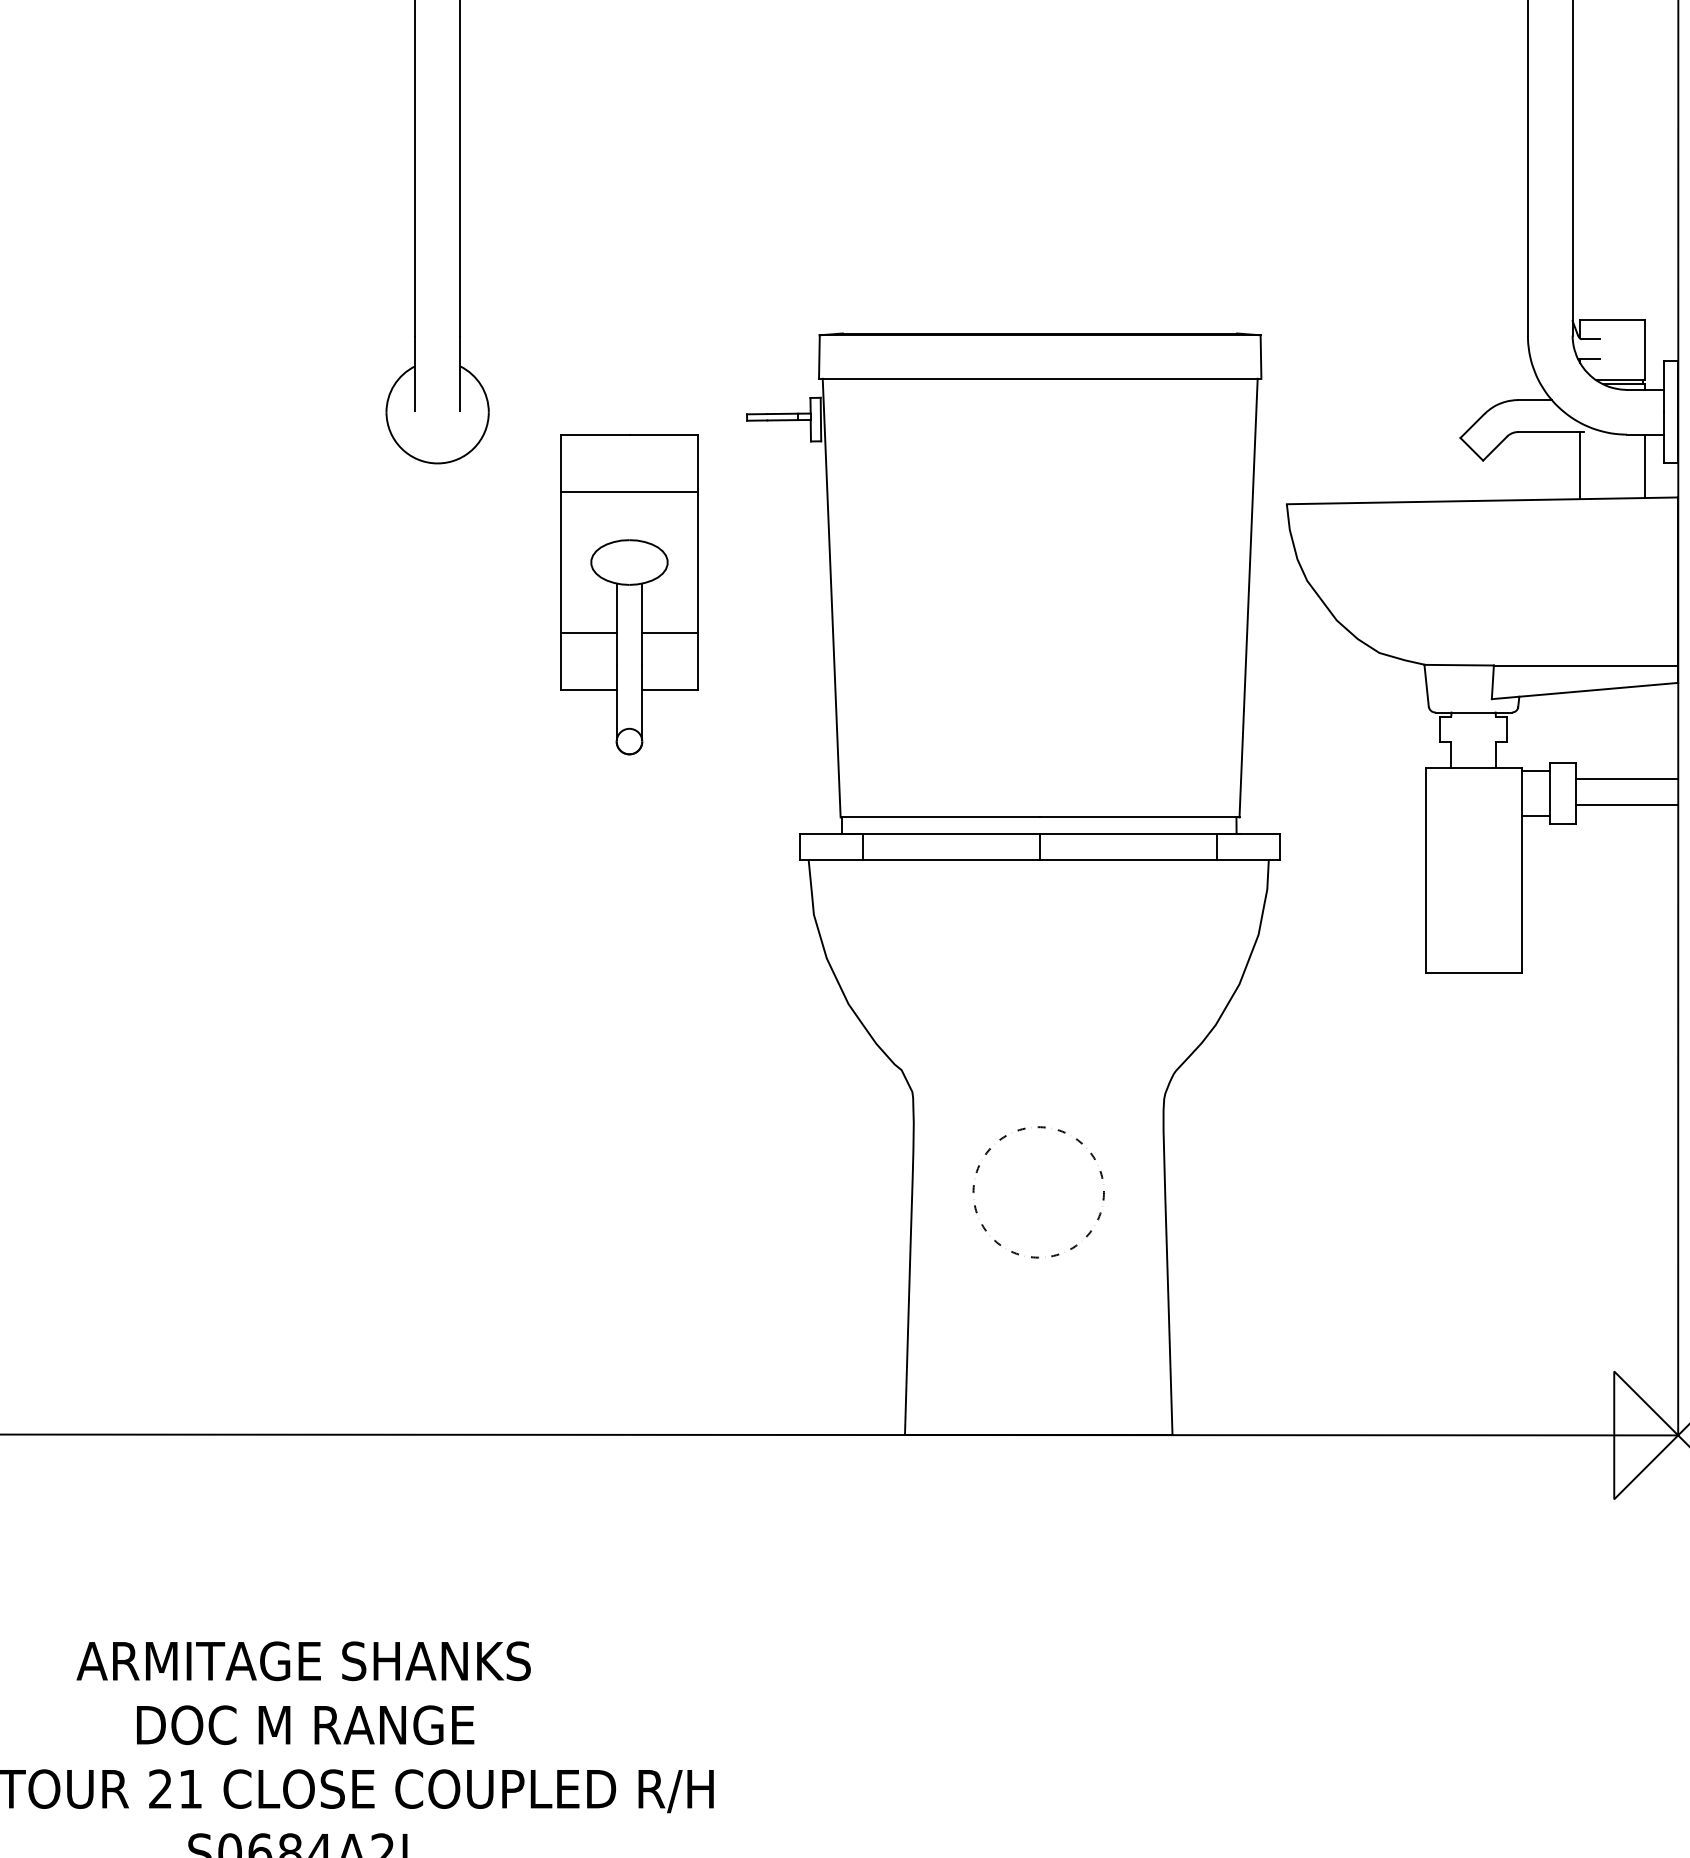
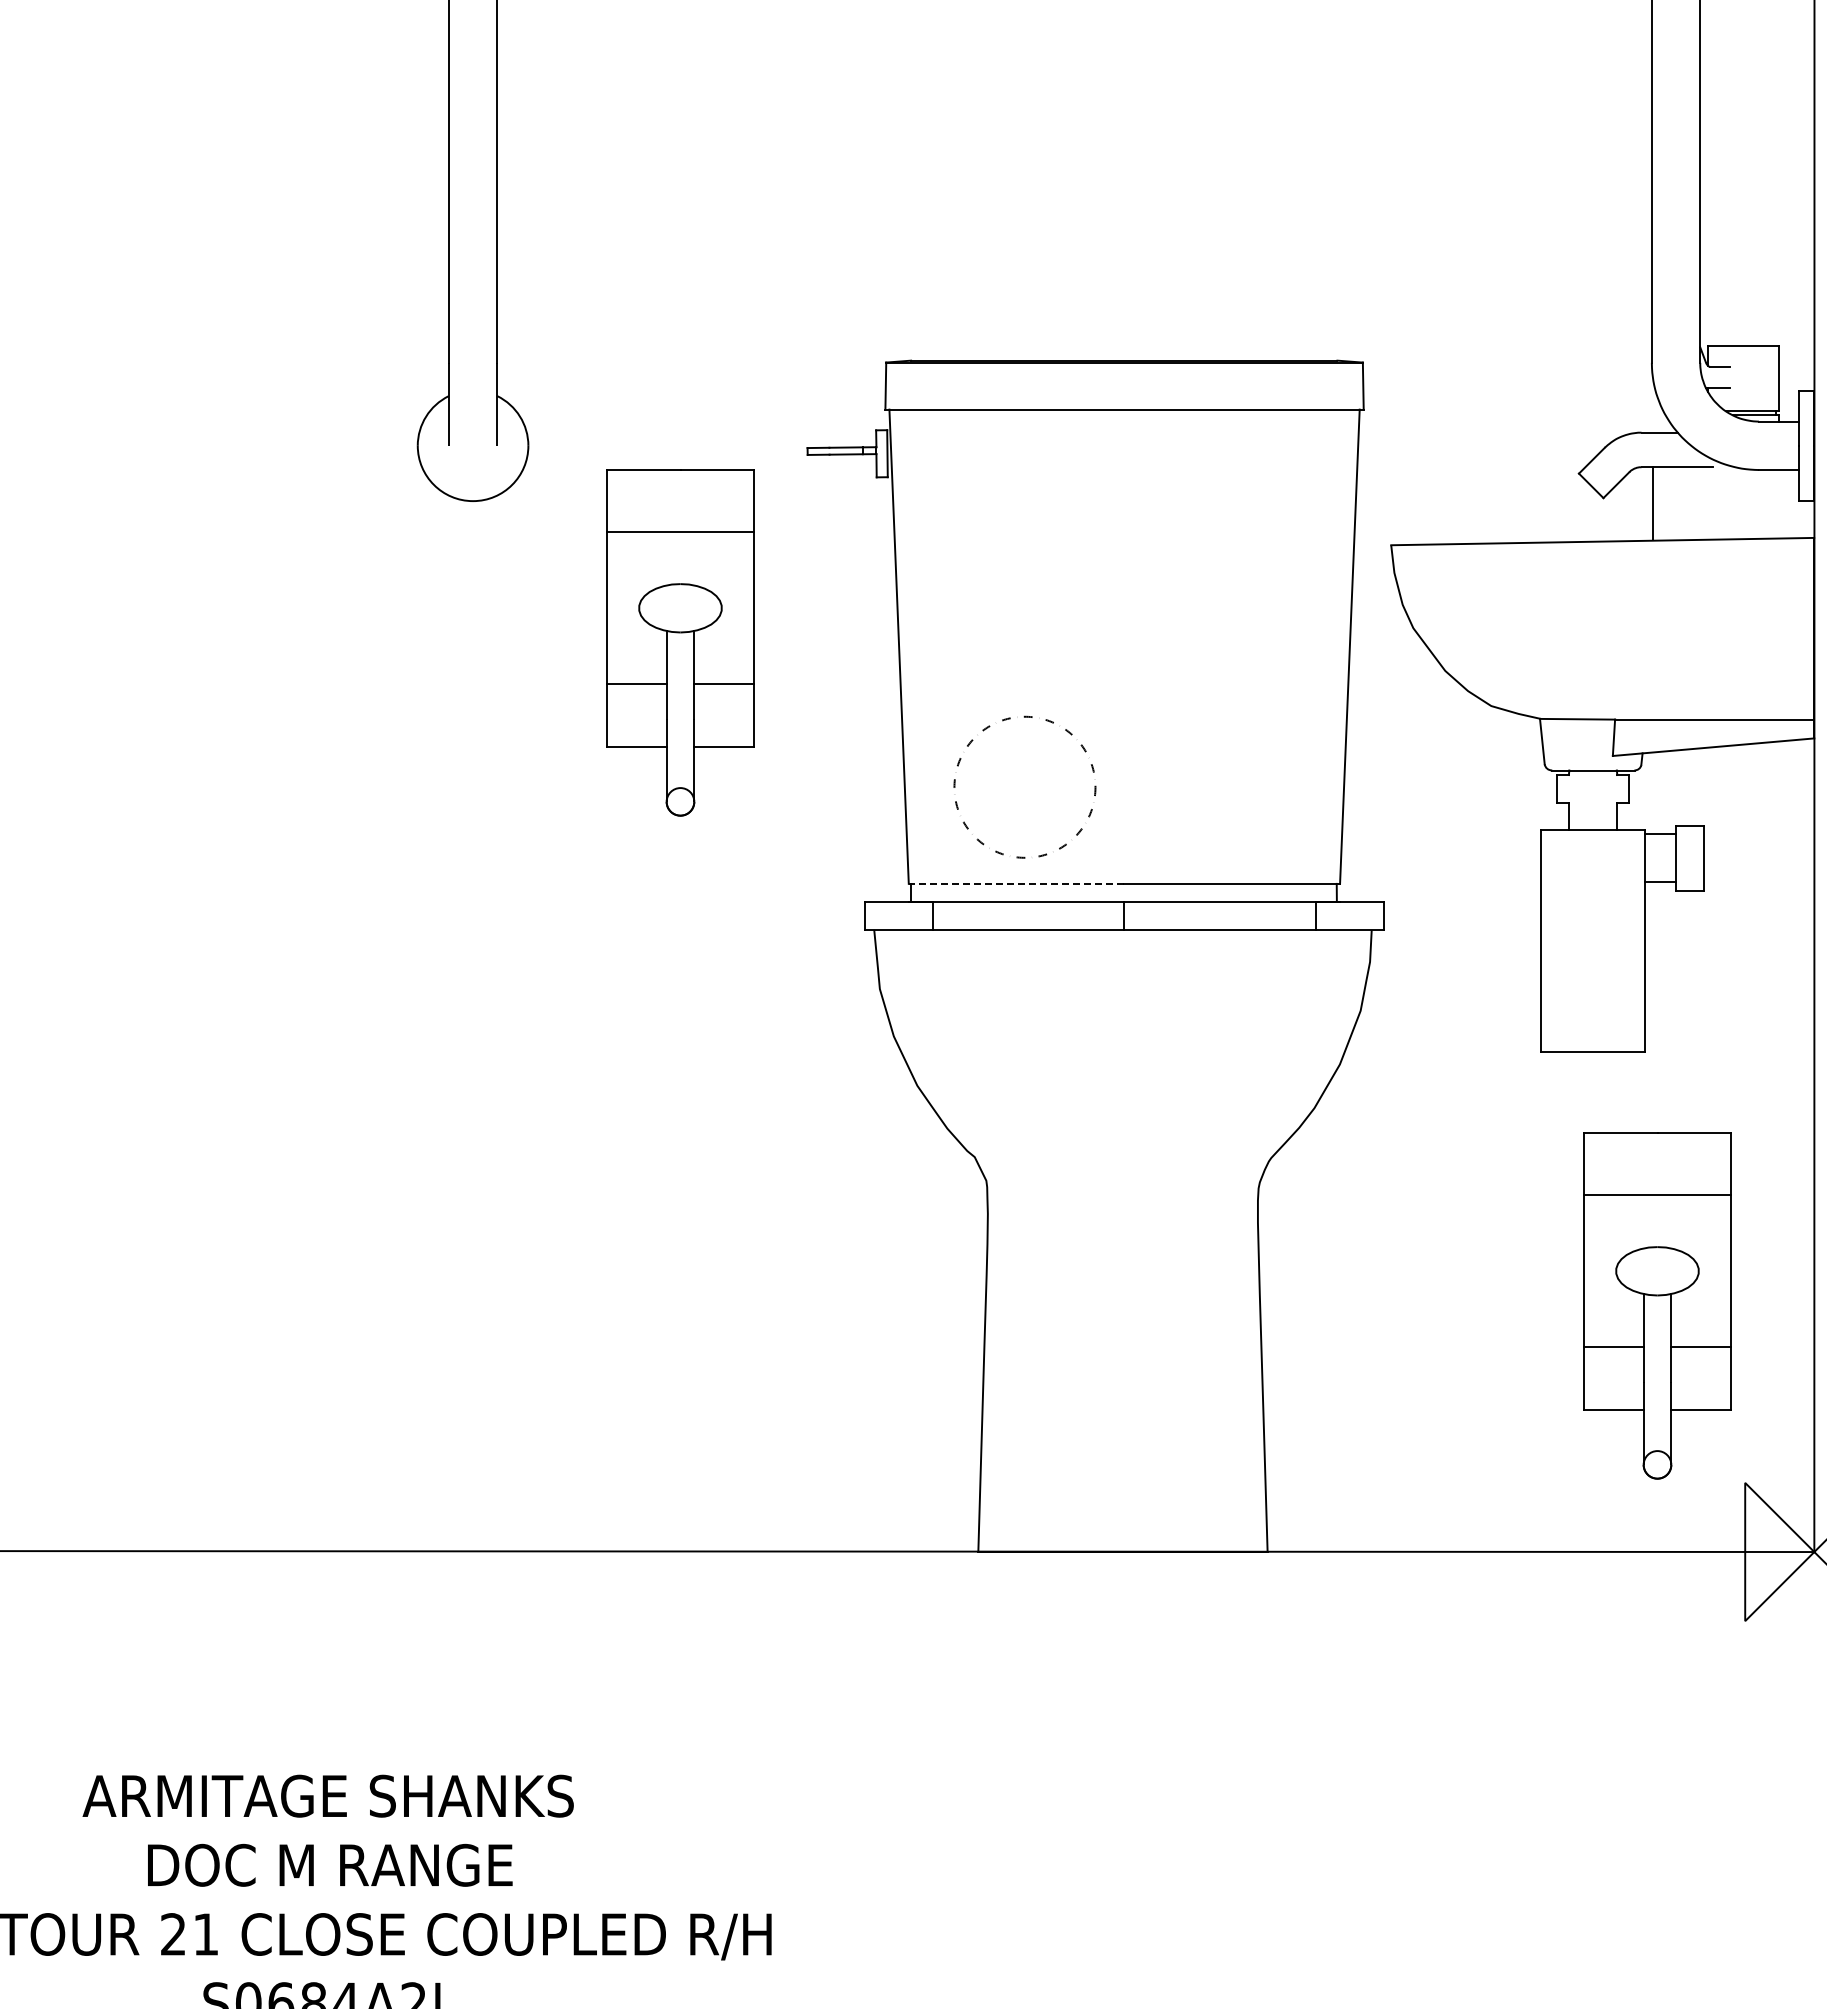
line: (1580, 465) -> (1653, 503), moved
line: (1645, 466) -> (1778, 504), removed
line: (1626, 779) -> (1758, 842), removed
line: (1626, 805) -> (1758, 870), removed
line: (940, 817) -> (1016, 883), solid -> dashed
circle: (1038, 1191) -> (1024, 786), moved
part: (1533, 1207) -> (1657, 1305), added

